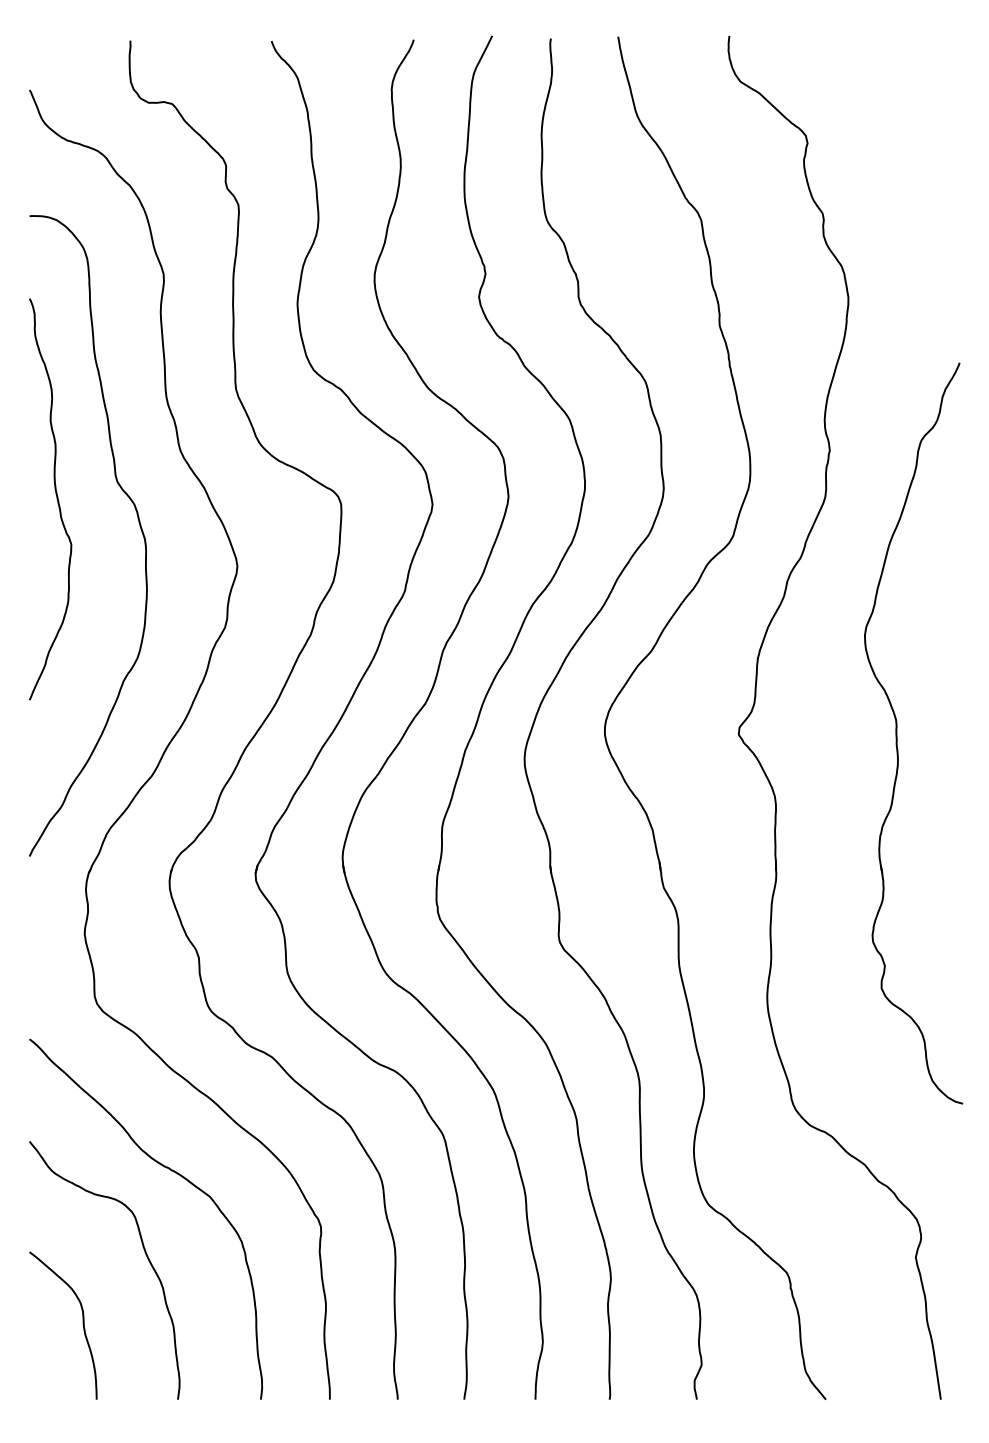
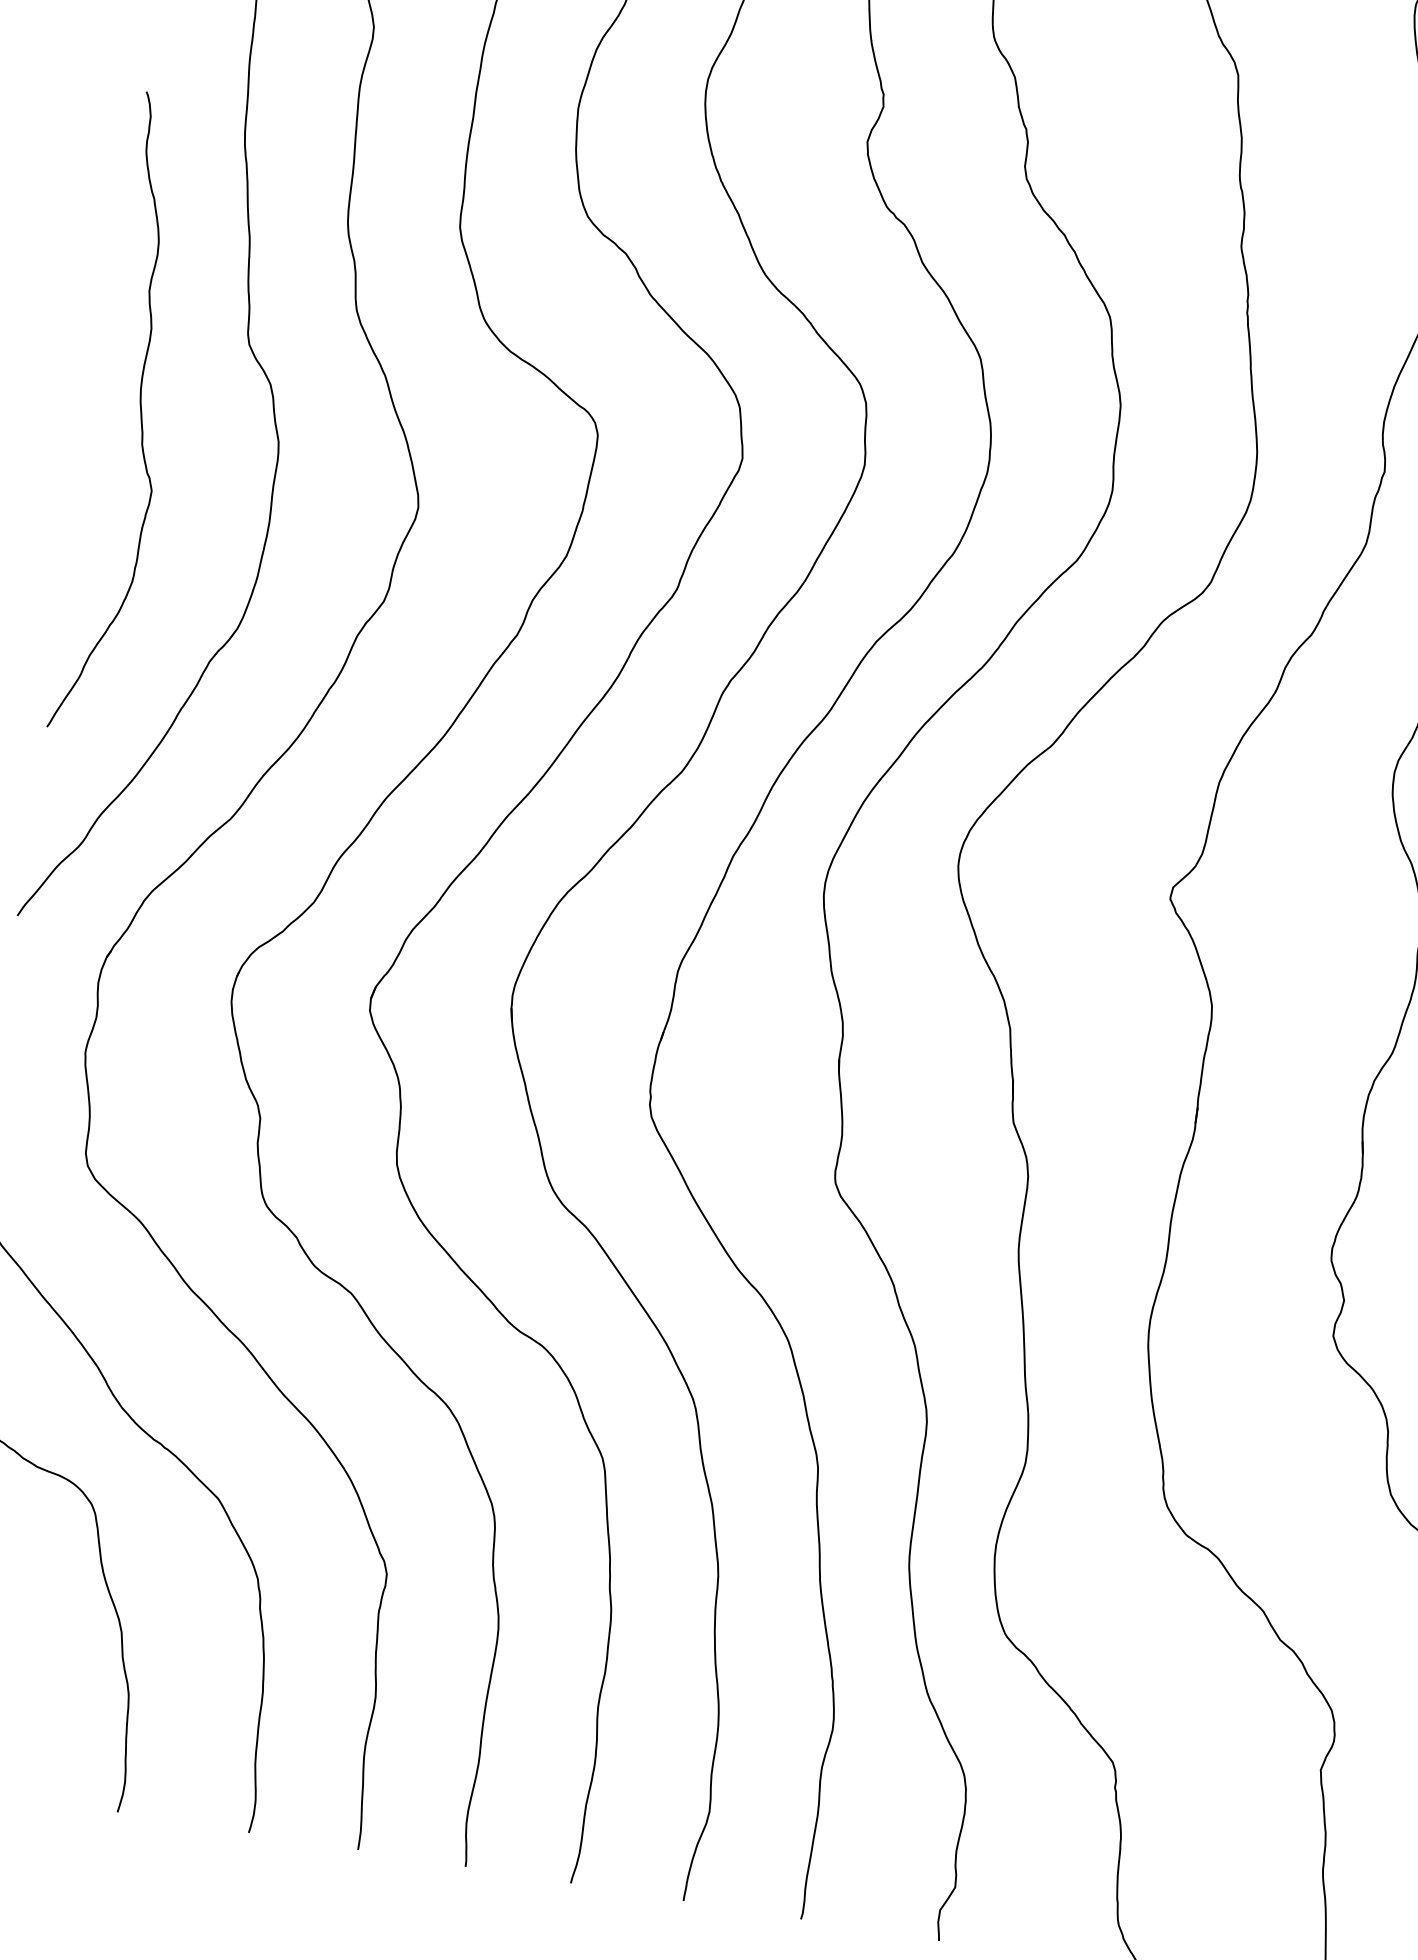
curve: (56, 499) -> (139, 415), moved

